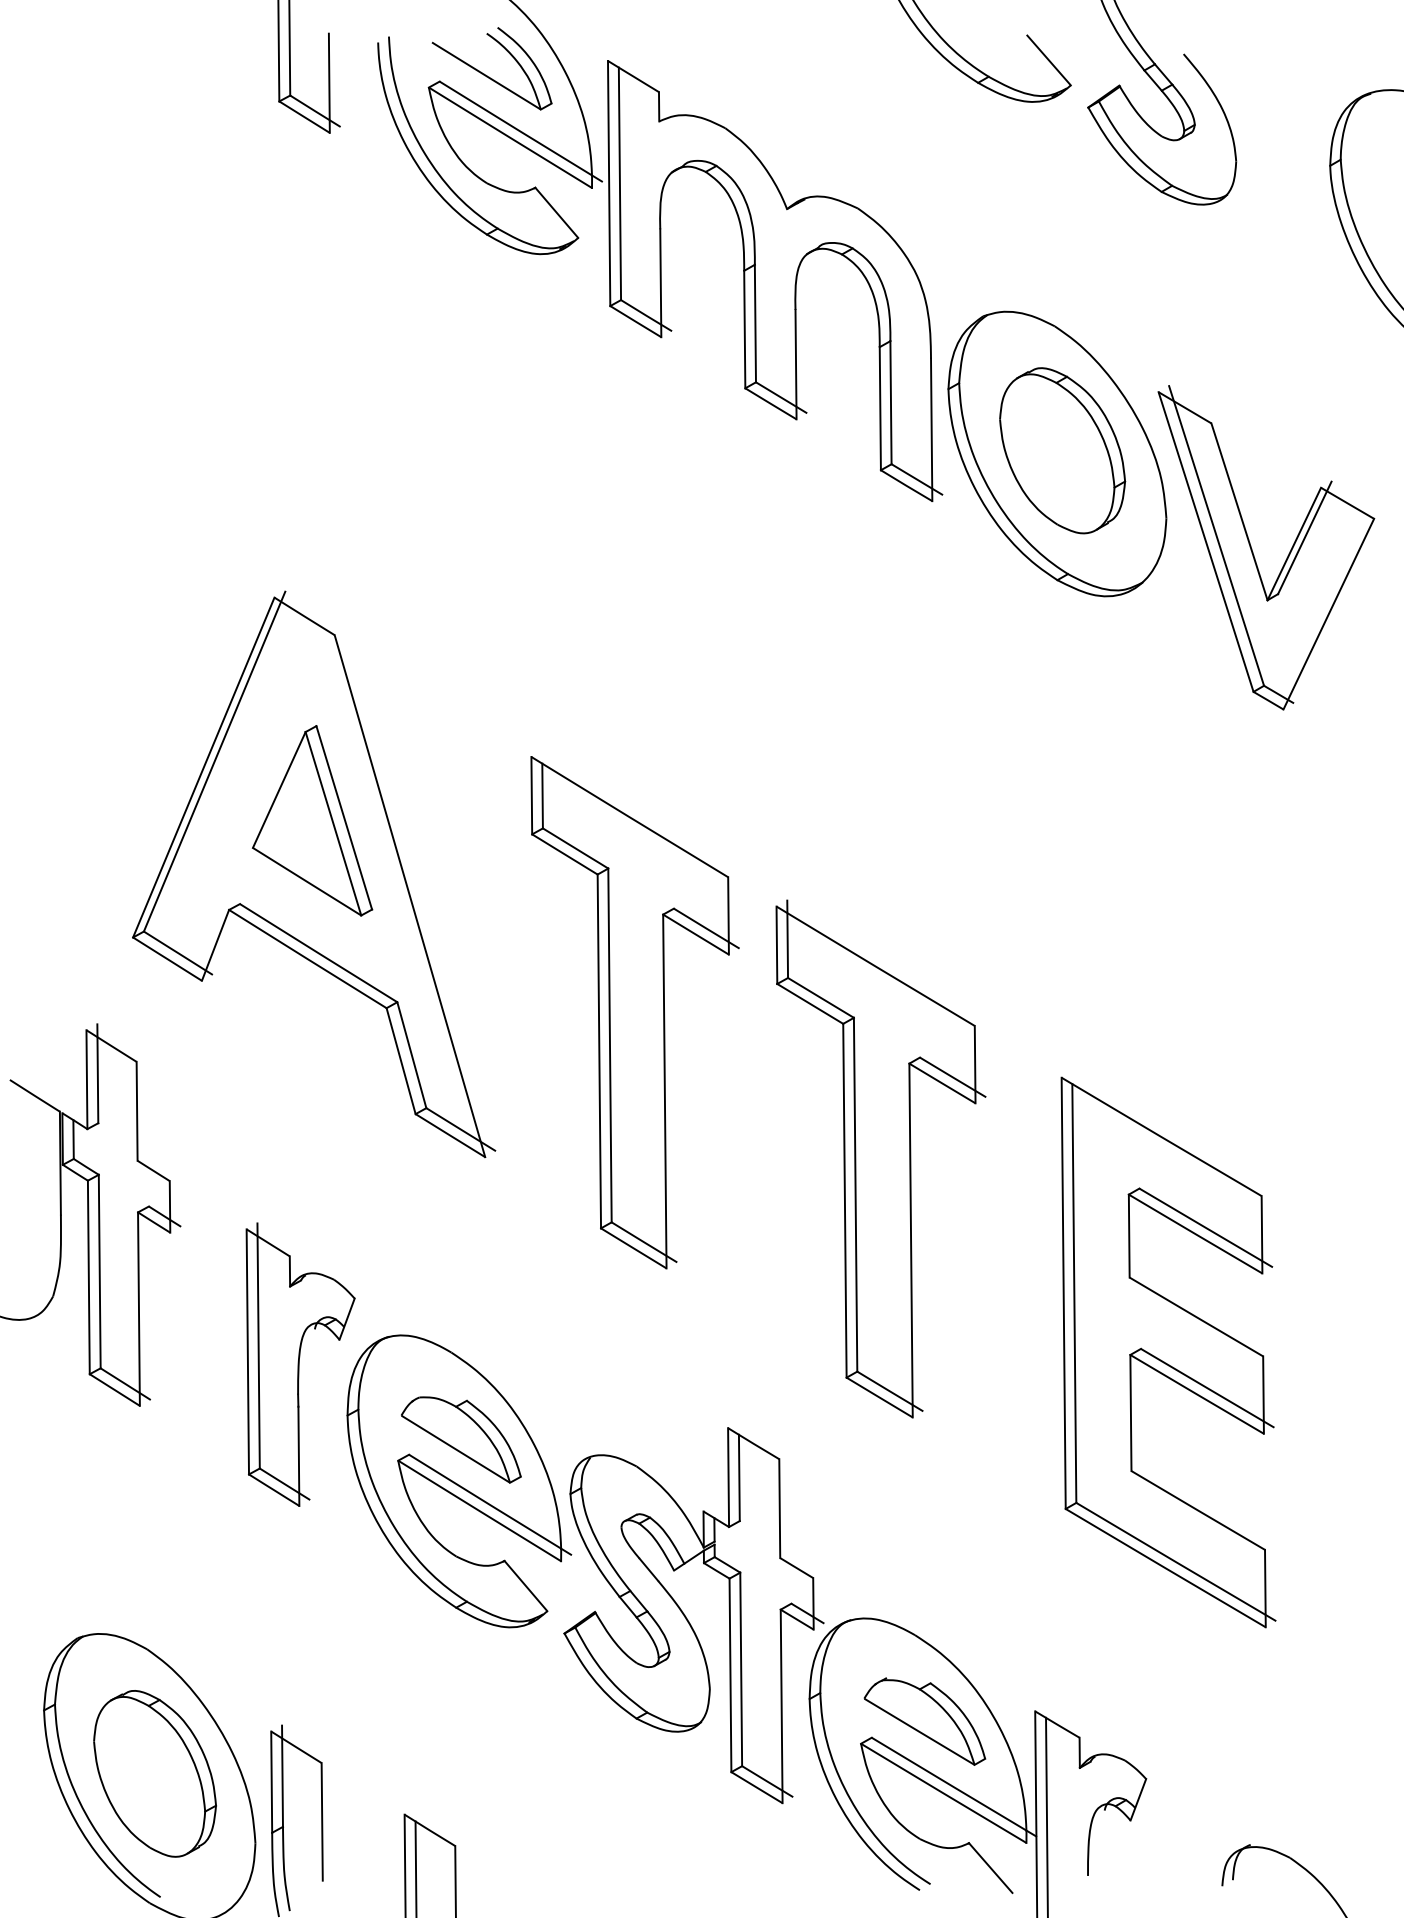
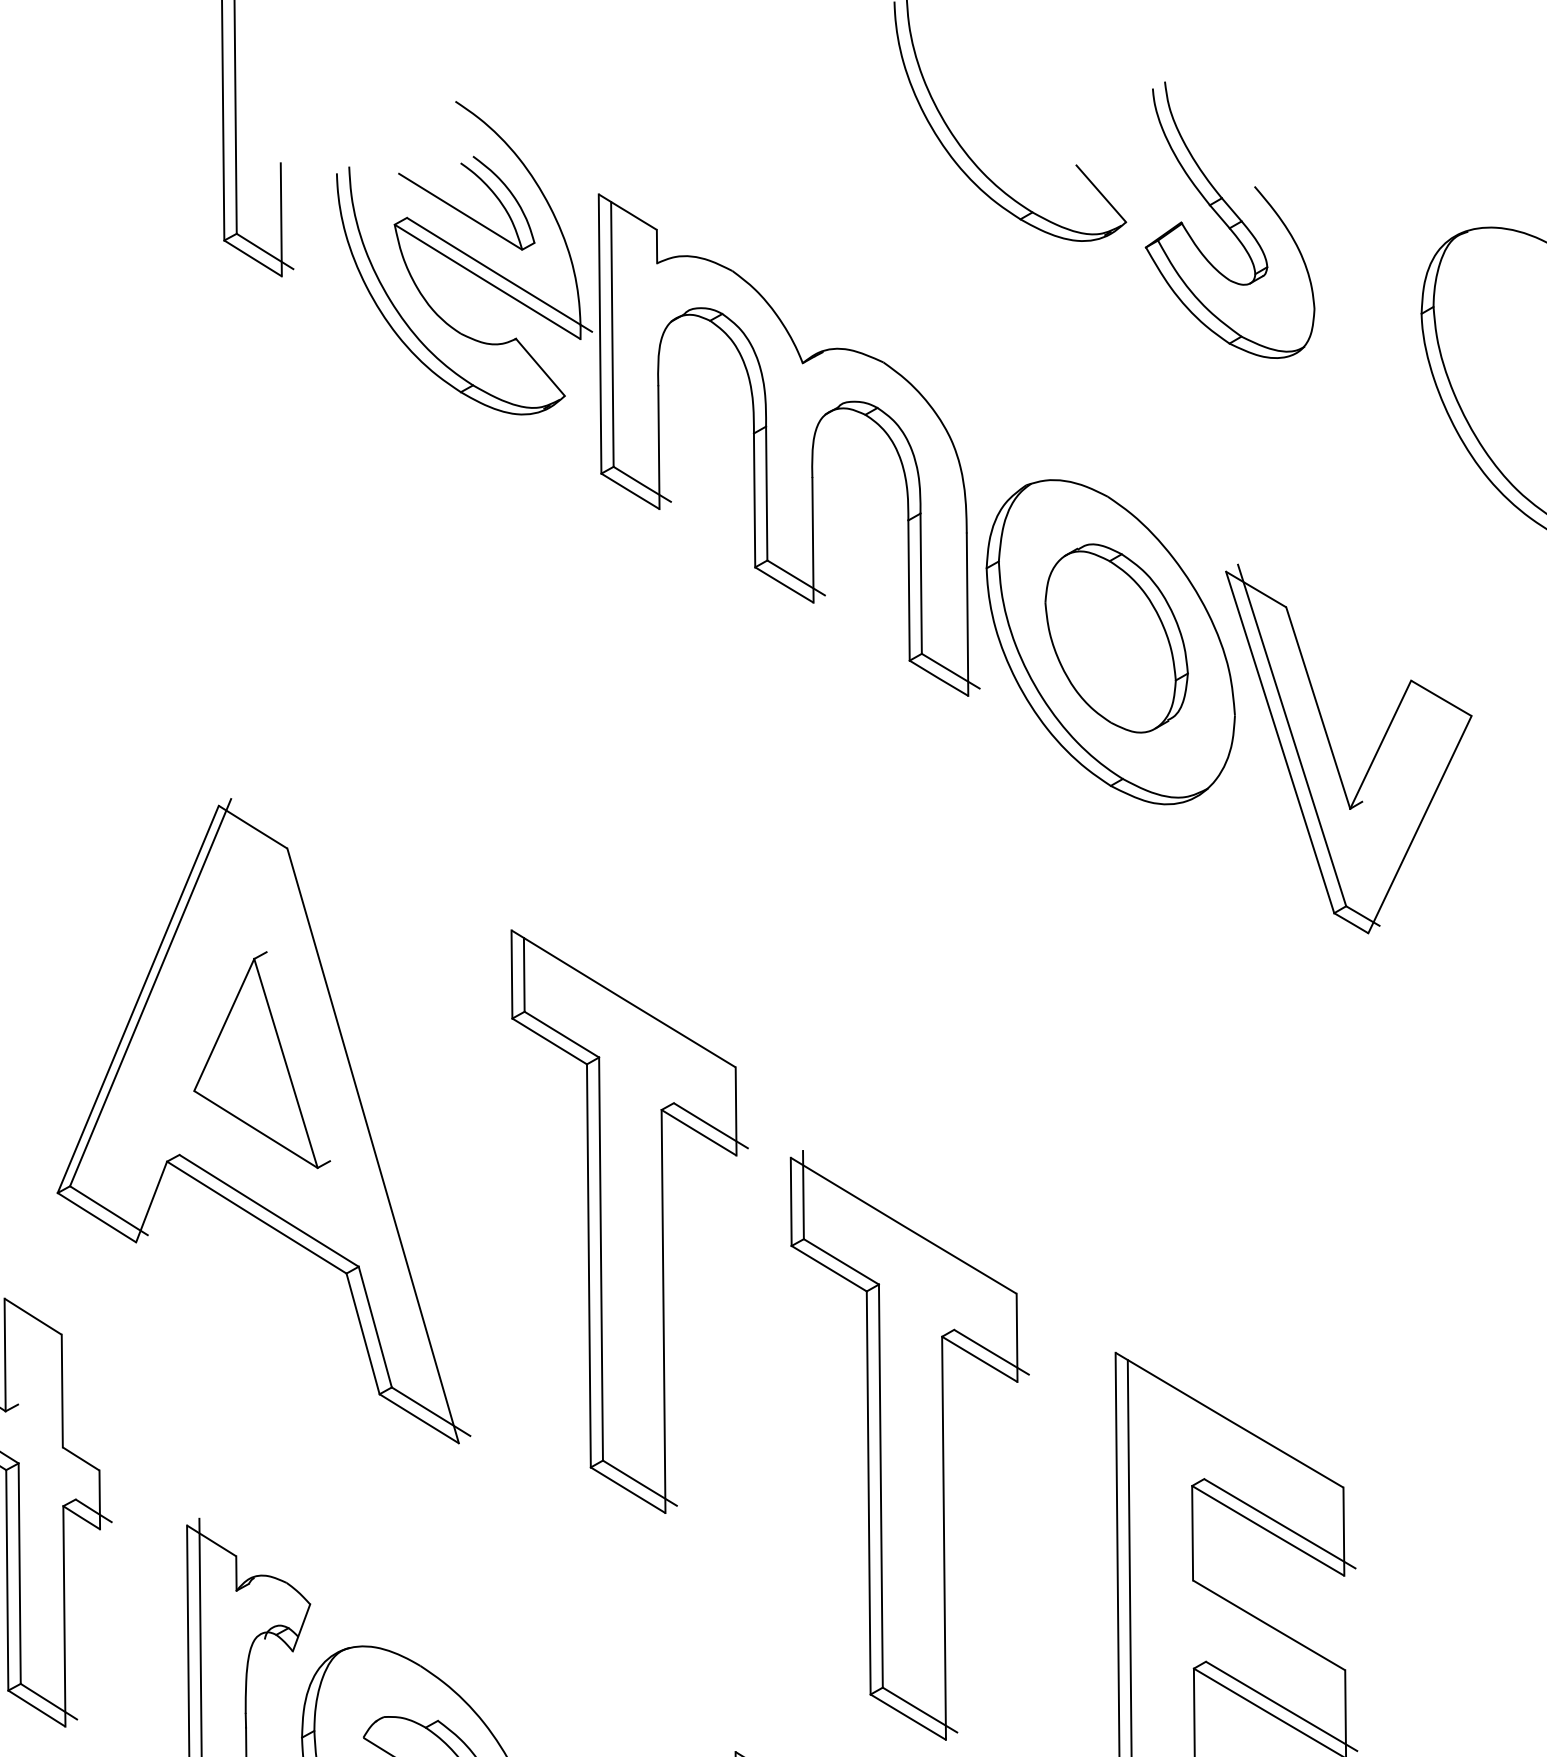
line: (1304, 537) -> (1392, 737), removed
line: (344, 817) -> (298, 1056), removed
part: (634, 1012) -> (628, 1221), moved
line: (97, 1073) -> (17, 1347), removed

